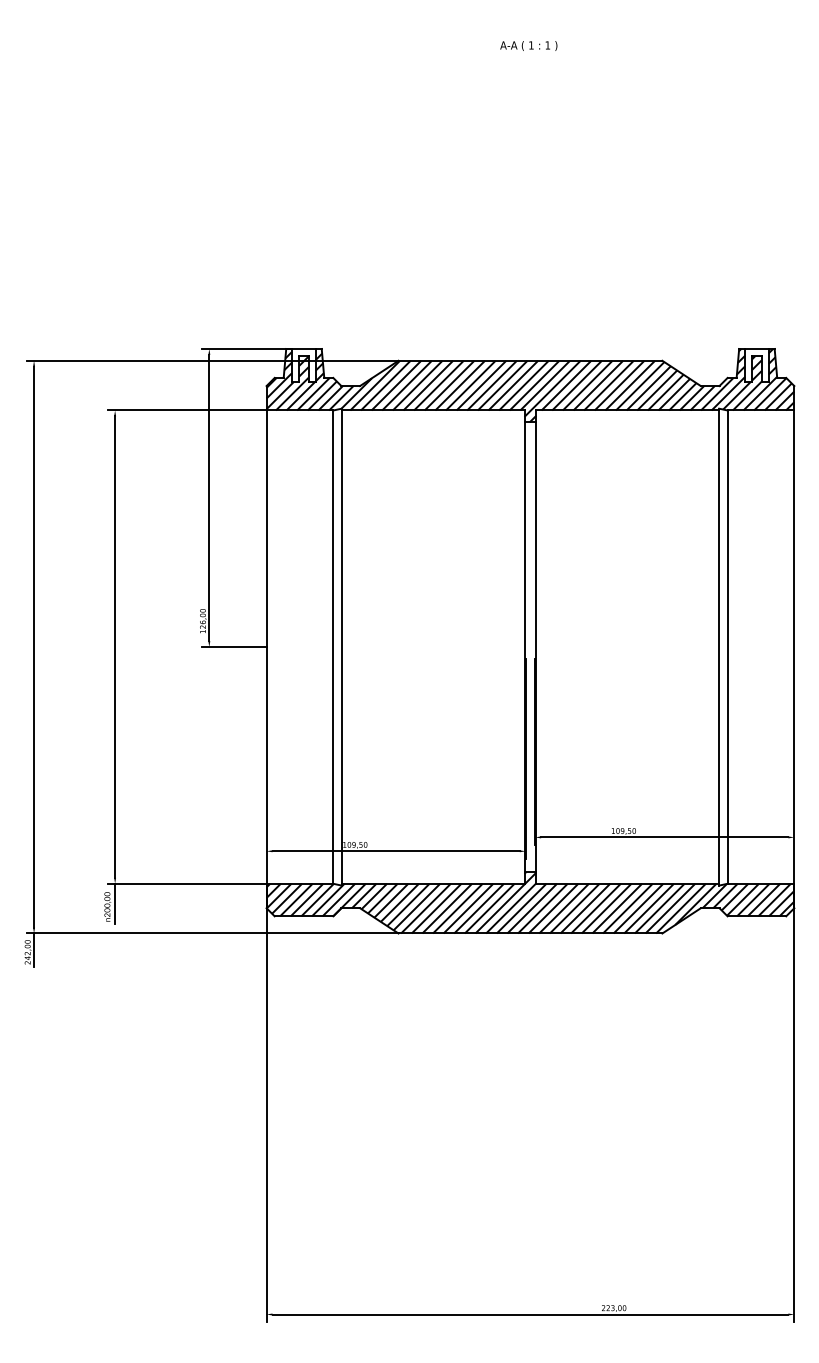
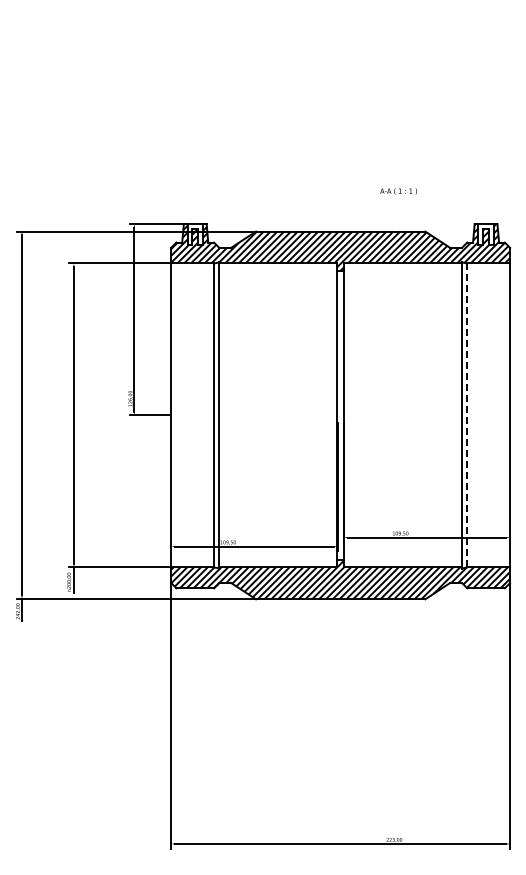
text: (528, 46) -> (398, 191), moved
line: (728, 647) -> (467, 415), solid -> dashed

